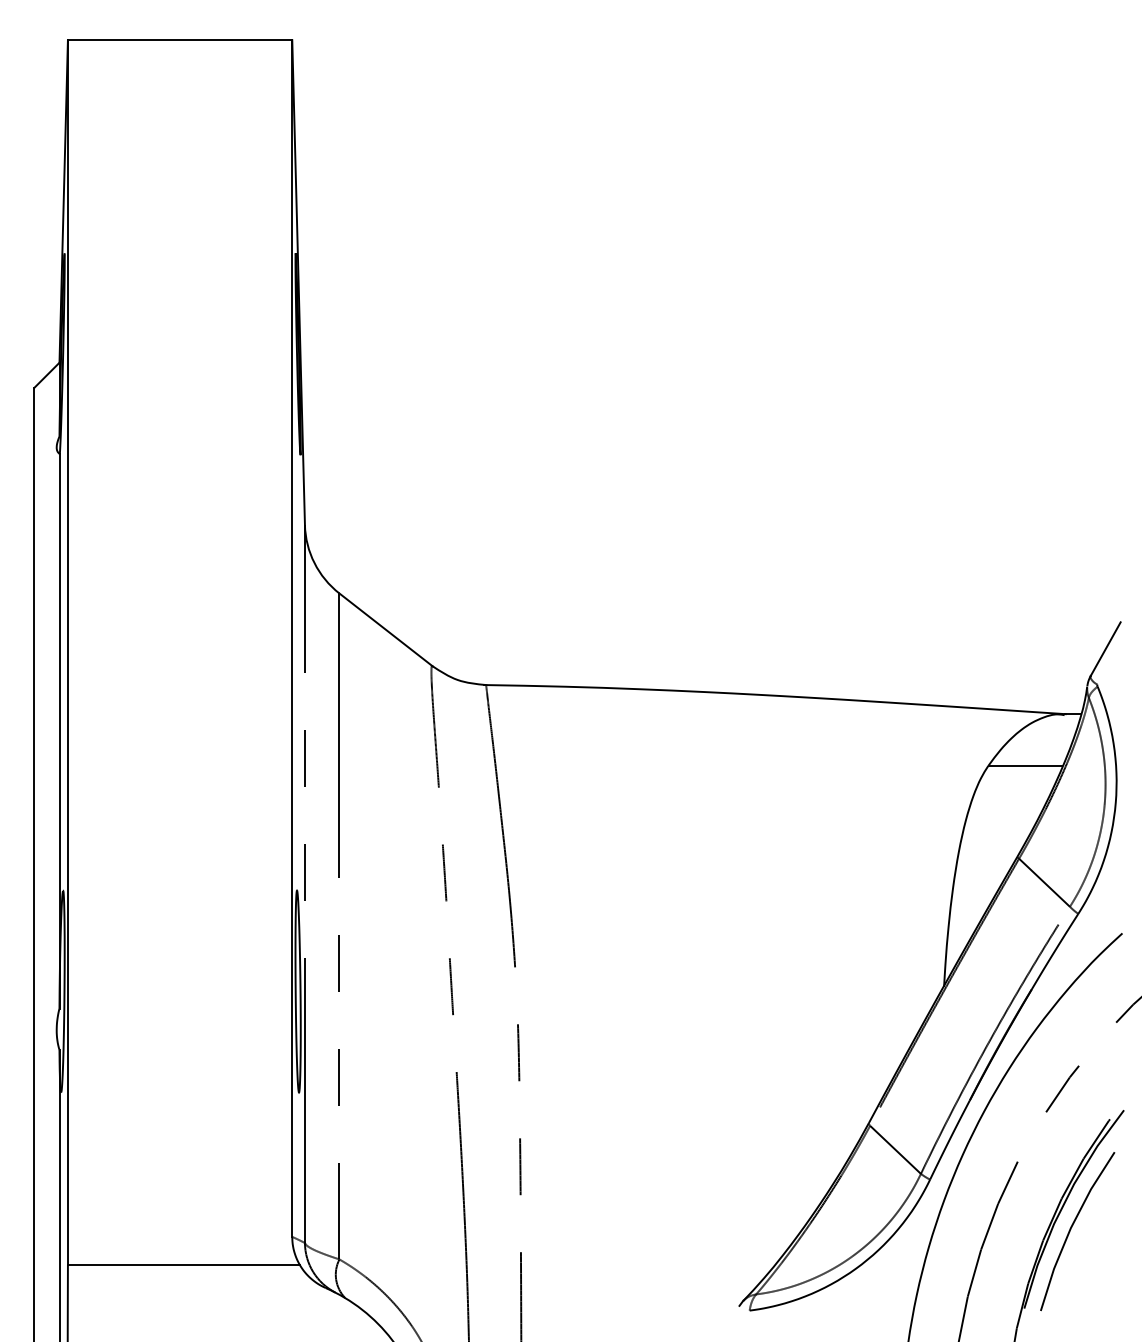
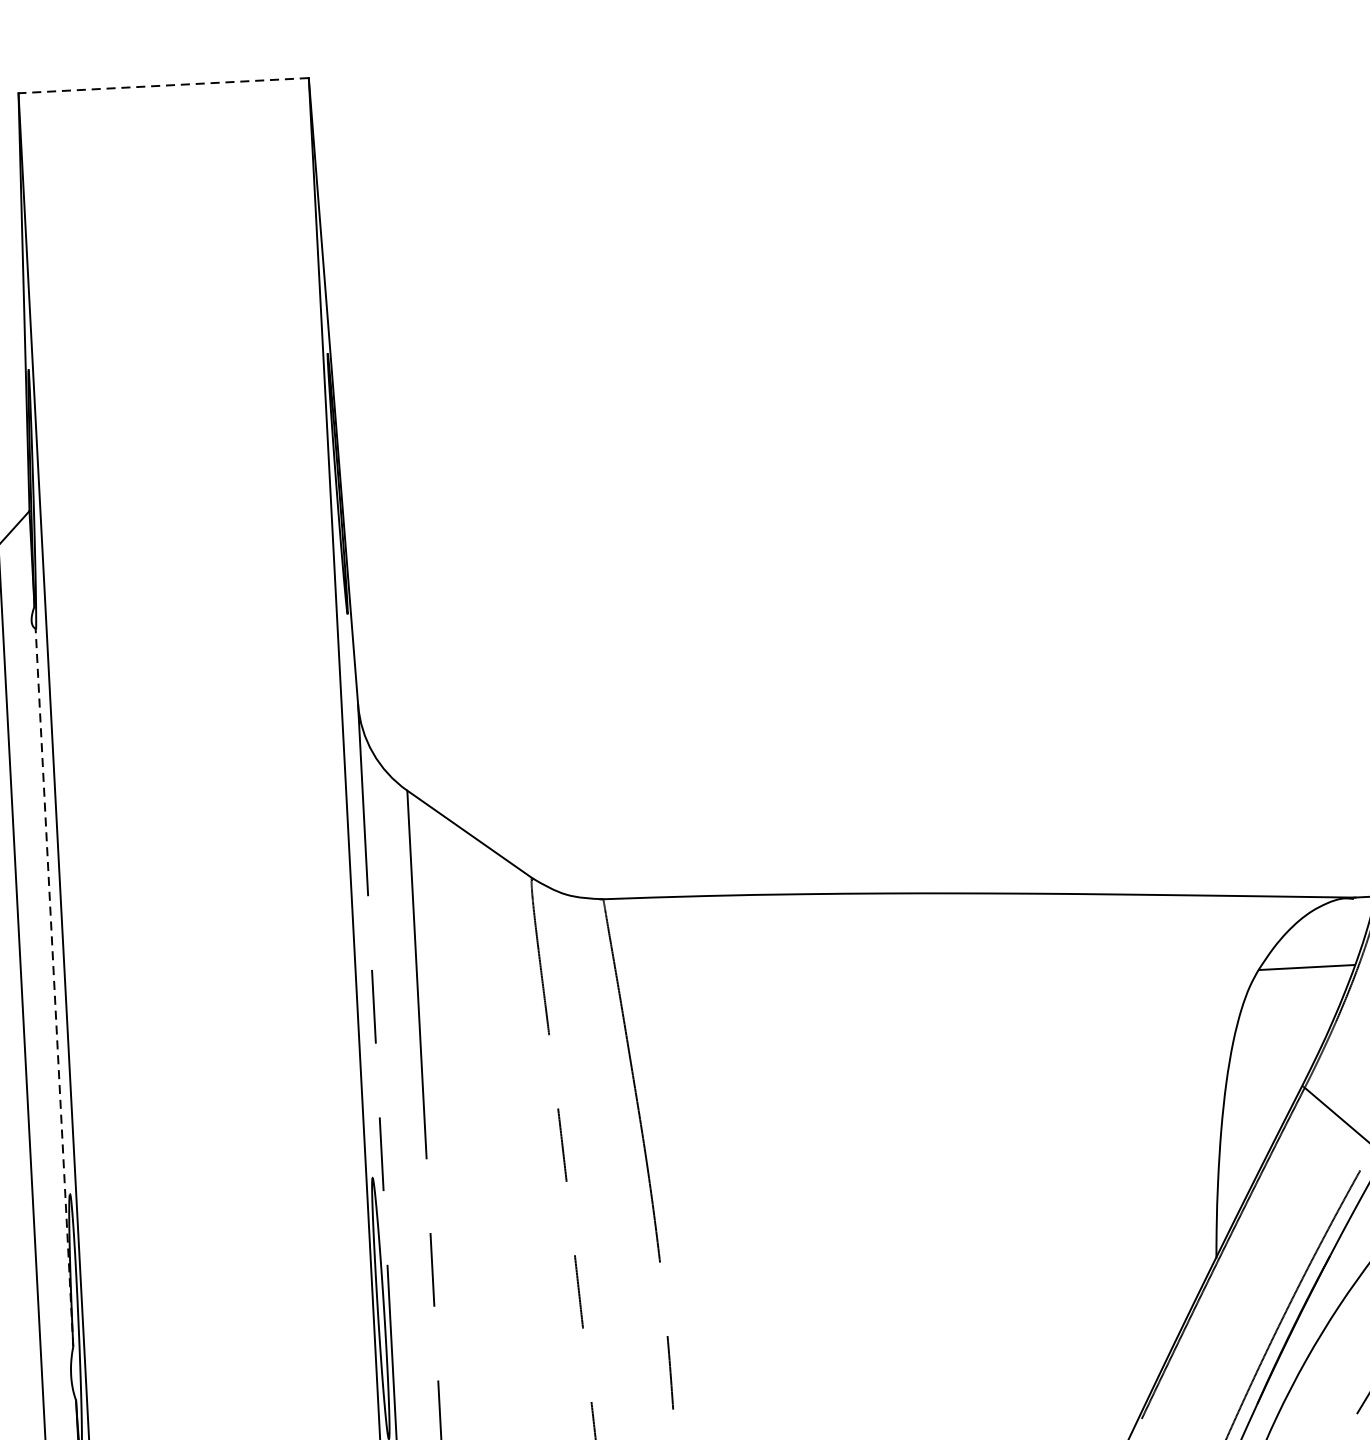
line: (179, 40) -> (162, 86), solid -> dashed
line: (59, 730) -> (54, 986), solid -> dashed

